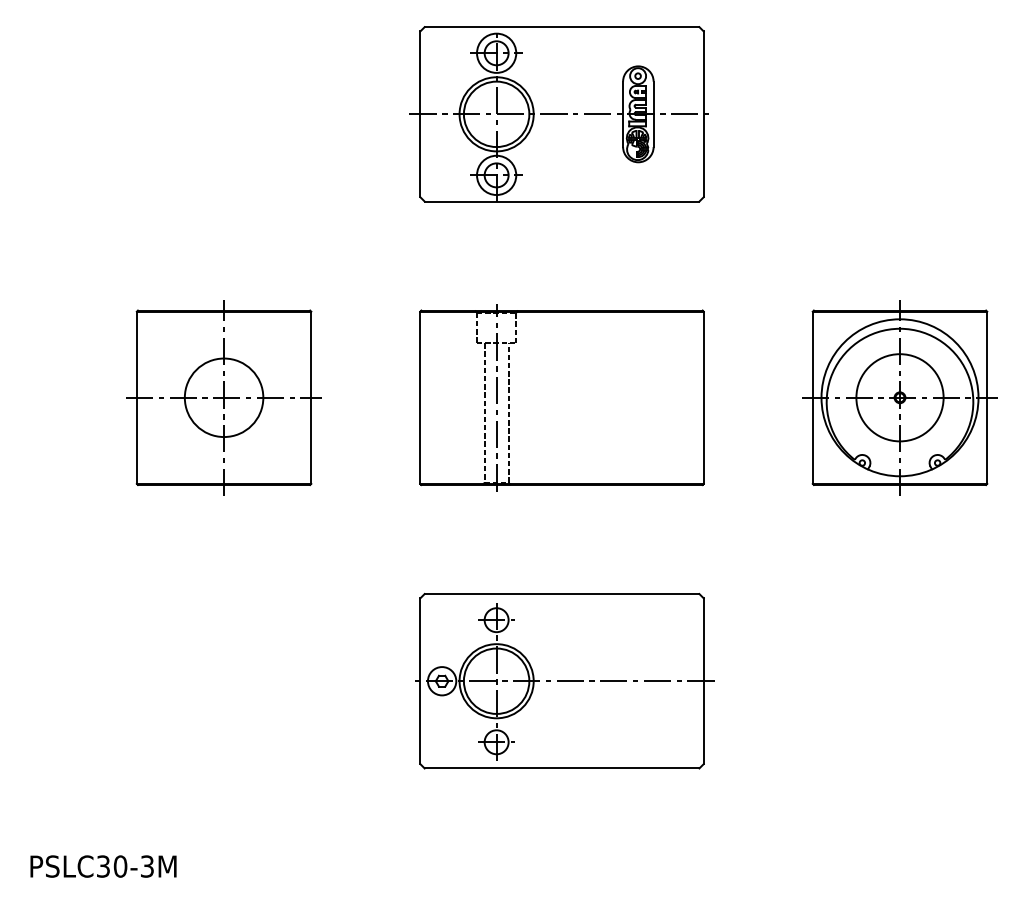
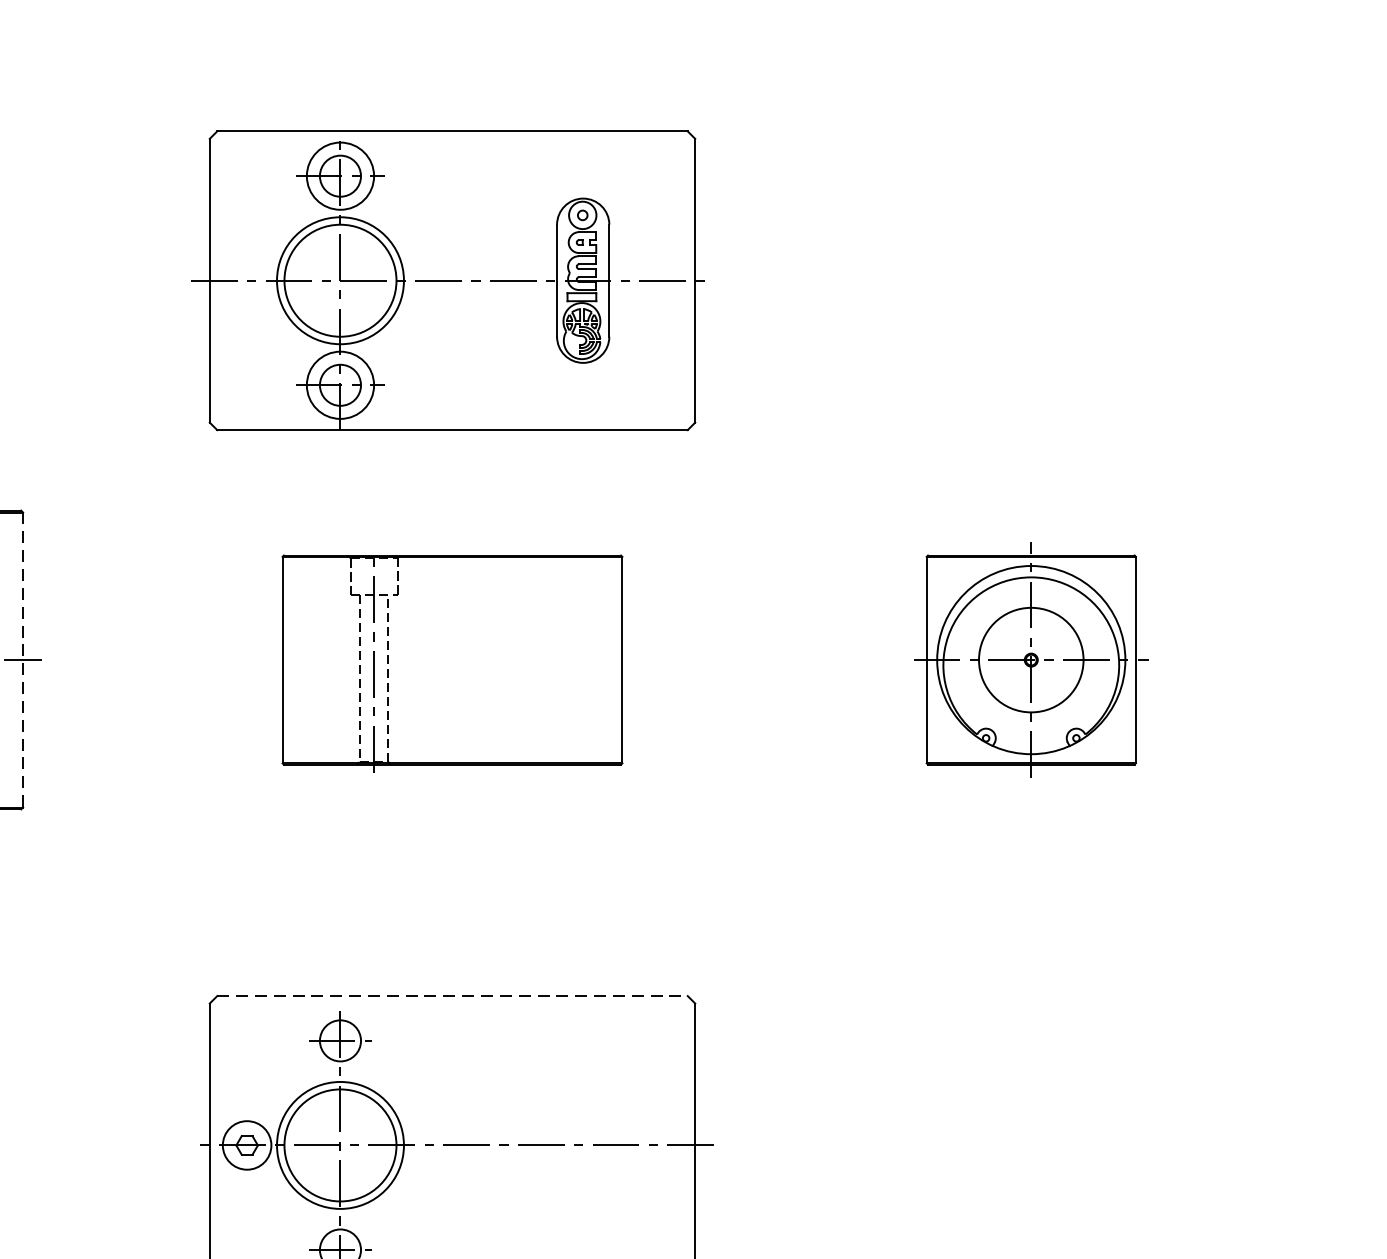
part: (558, 114) -> (446, 281), moved
part: (561, 397) -> (451, 659), size x0.7
part: (899, 397) -> (1030, 659), size x0.7
line: (311, 398) -> (23, 661), solid -> dashed
line: (562, 594) -> (453, 996), solid -> dashed

